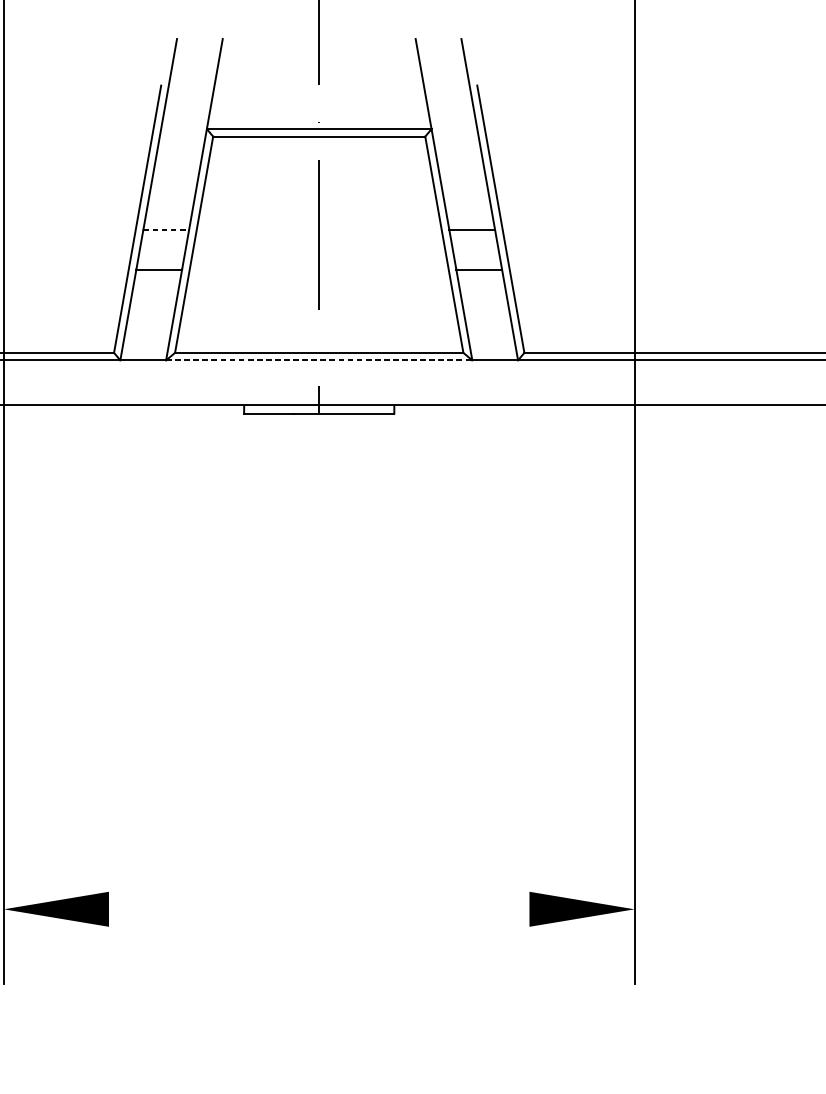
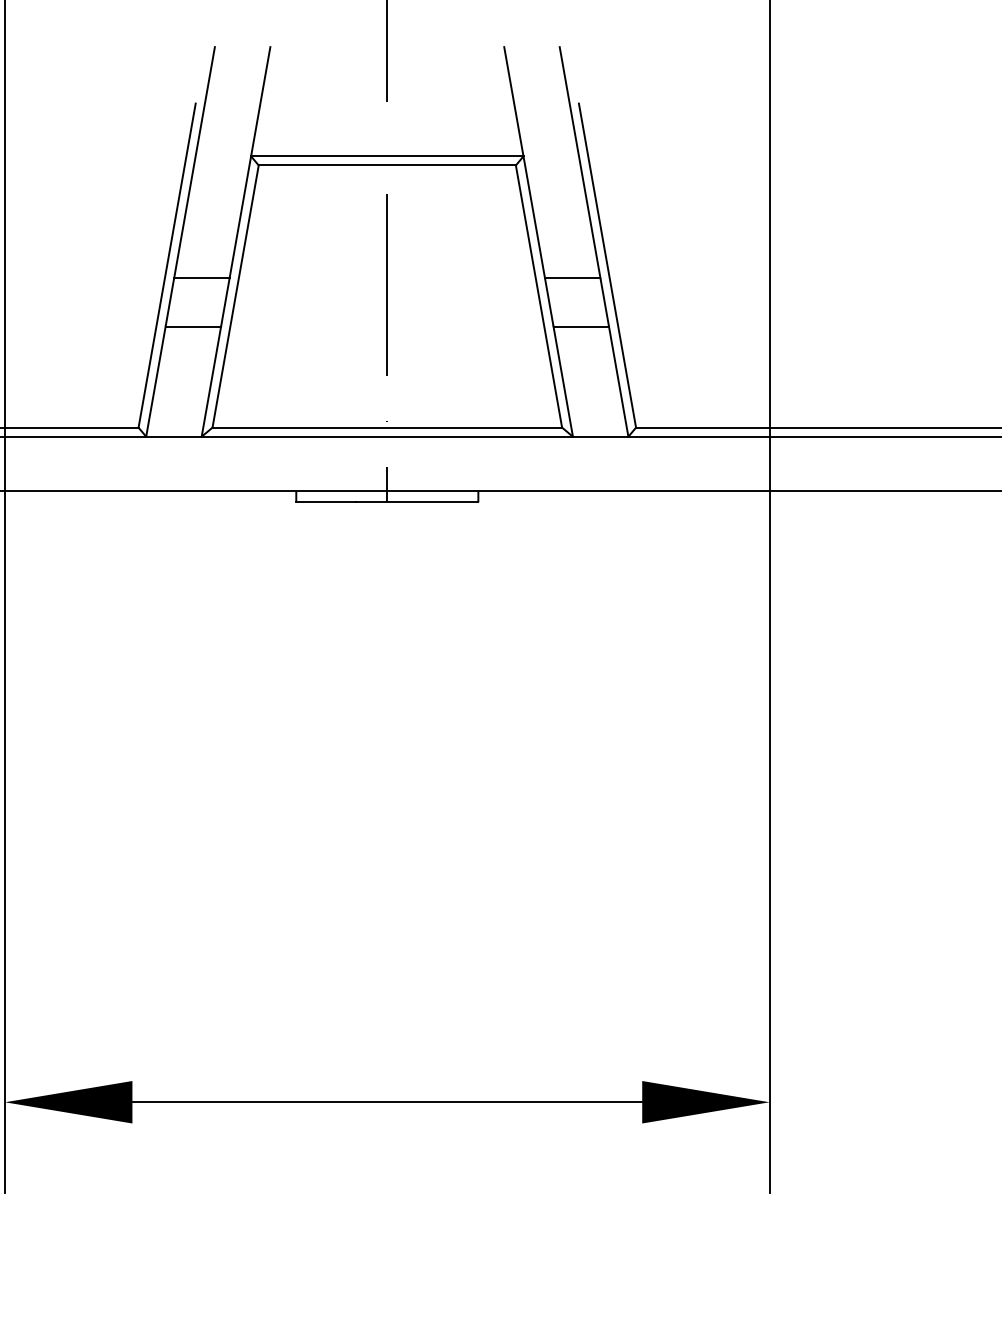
line: (165, 229) -> (201, 278), dashed -> solid
line: (319, 360) -> (387, 436), dashed -> solid
line: (319, 909) -> (387, 1102), added

